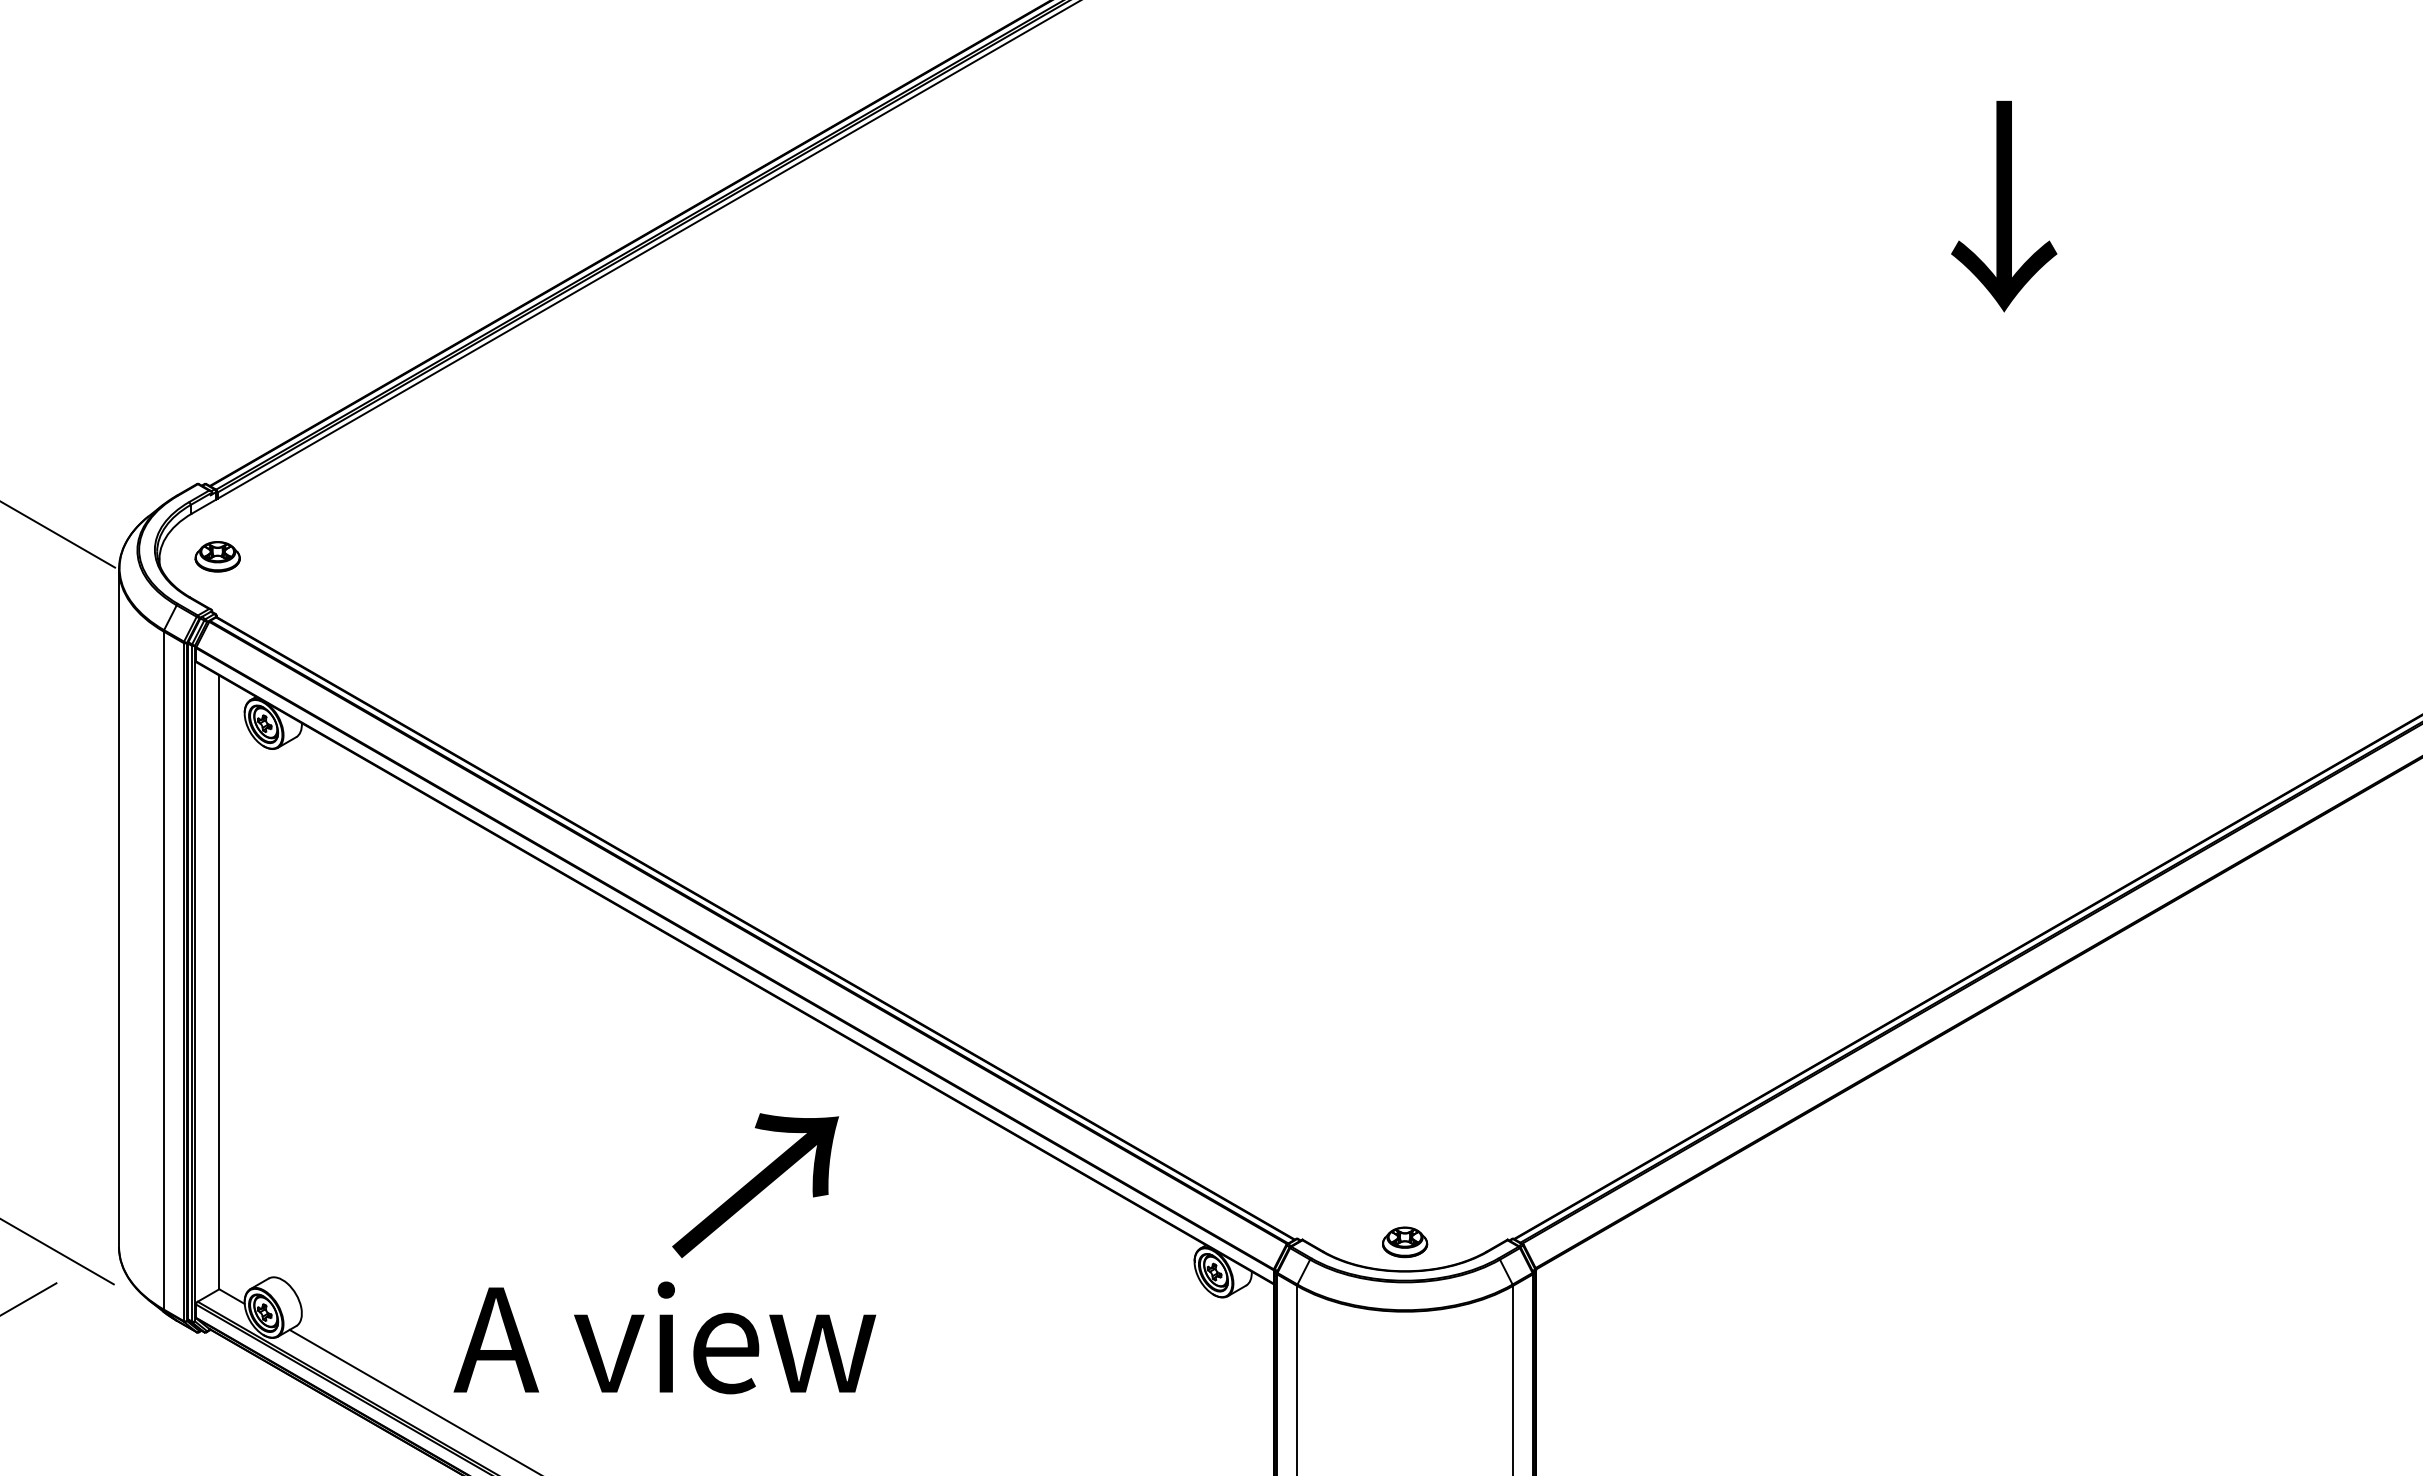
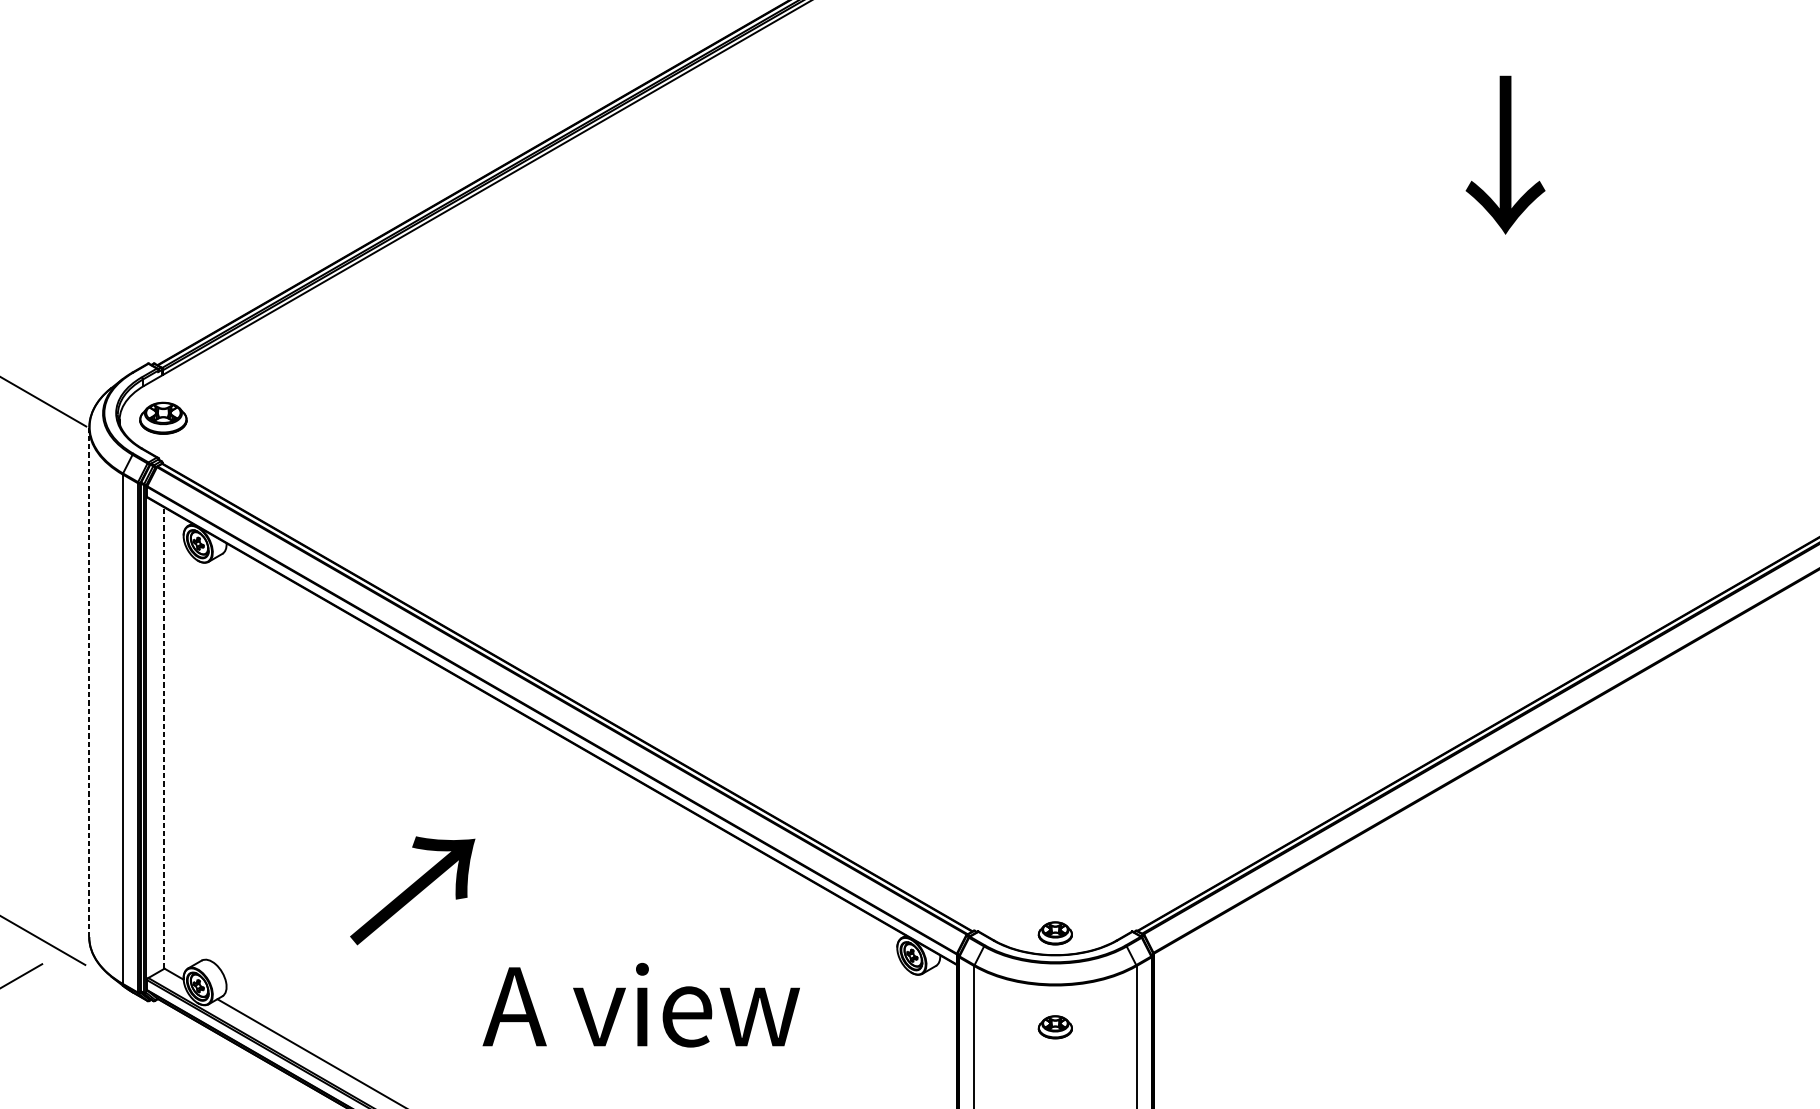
part: (217, 556) -> (163, 418), size x1.4
line: (119, 908) -> (89, 682), solid -> dashed
line: (219, 982) -> (164, 738), solid -> dashed
text: (755, 1185) -> (412, 890), moved
text: (664, 1337) -> (641, 1004), moved
part: (1405, 1367) -> (1055, 1027), added

